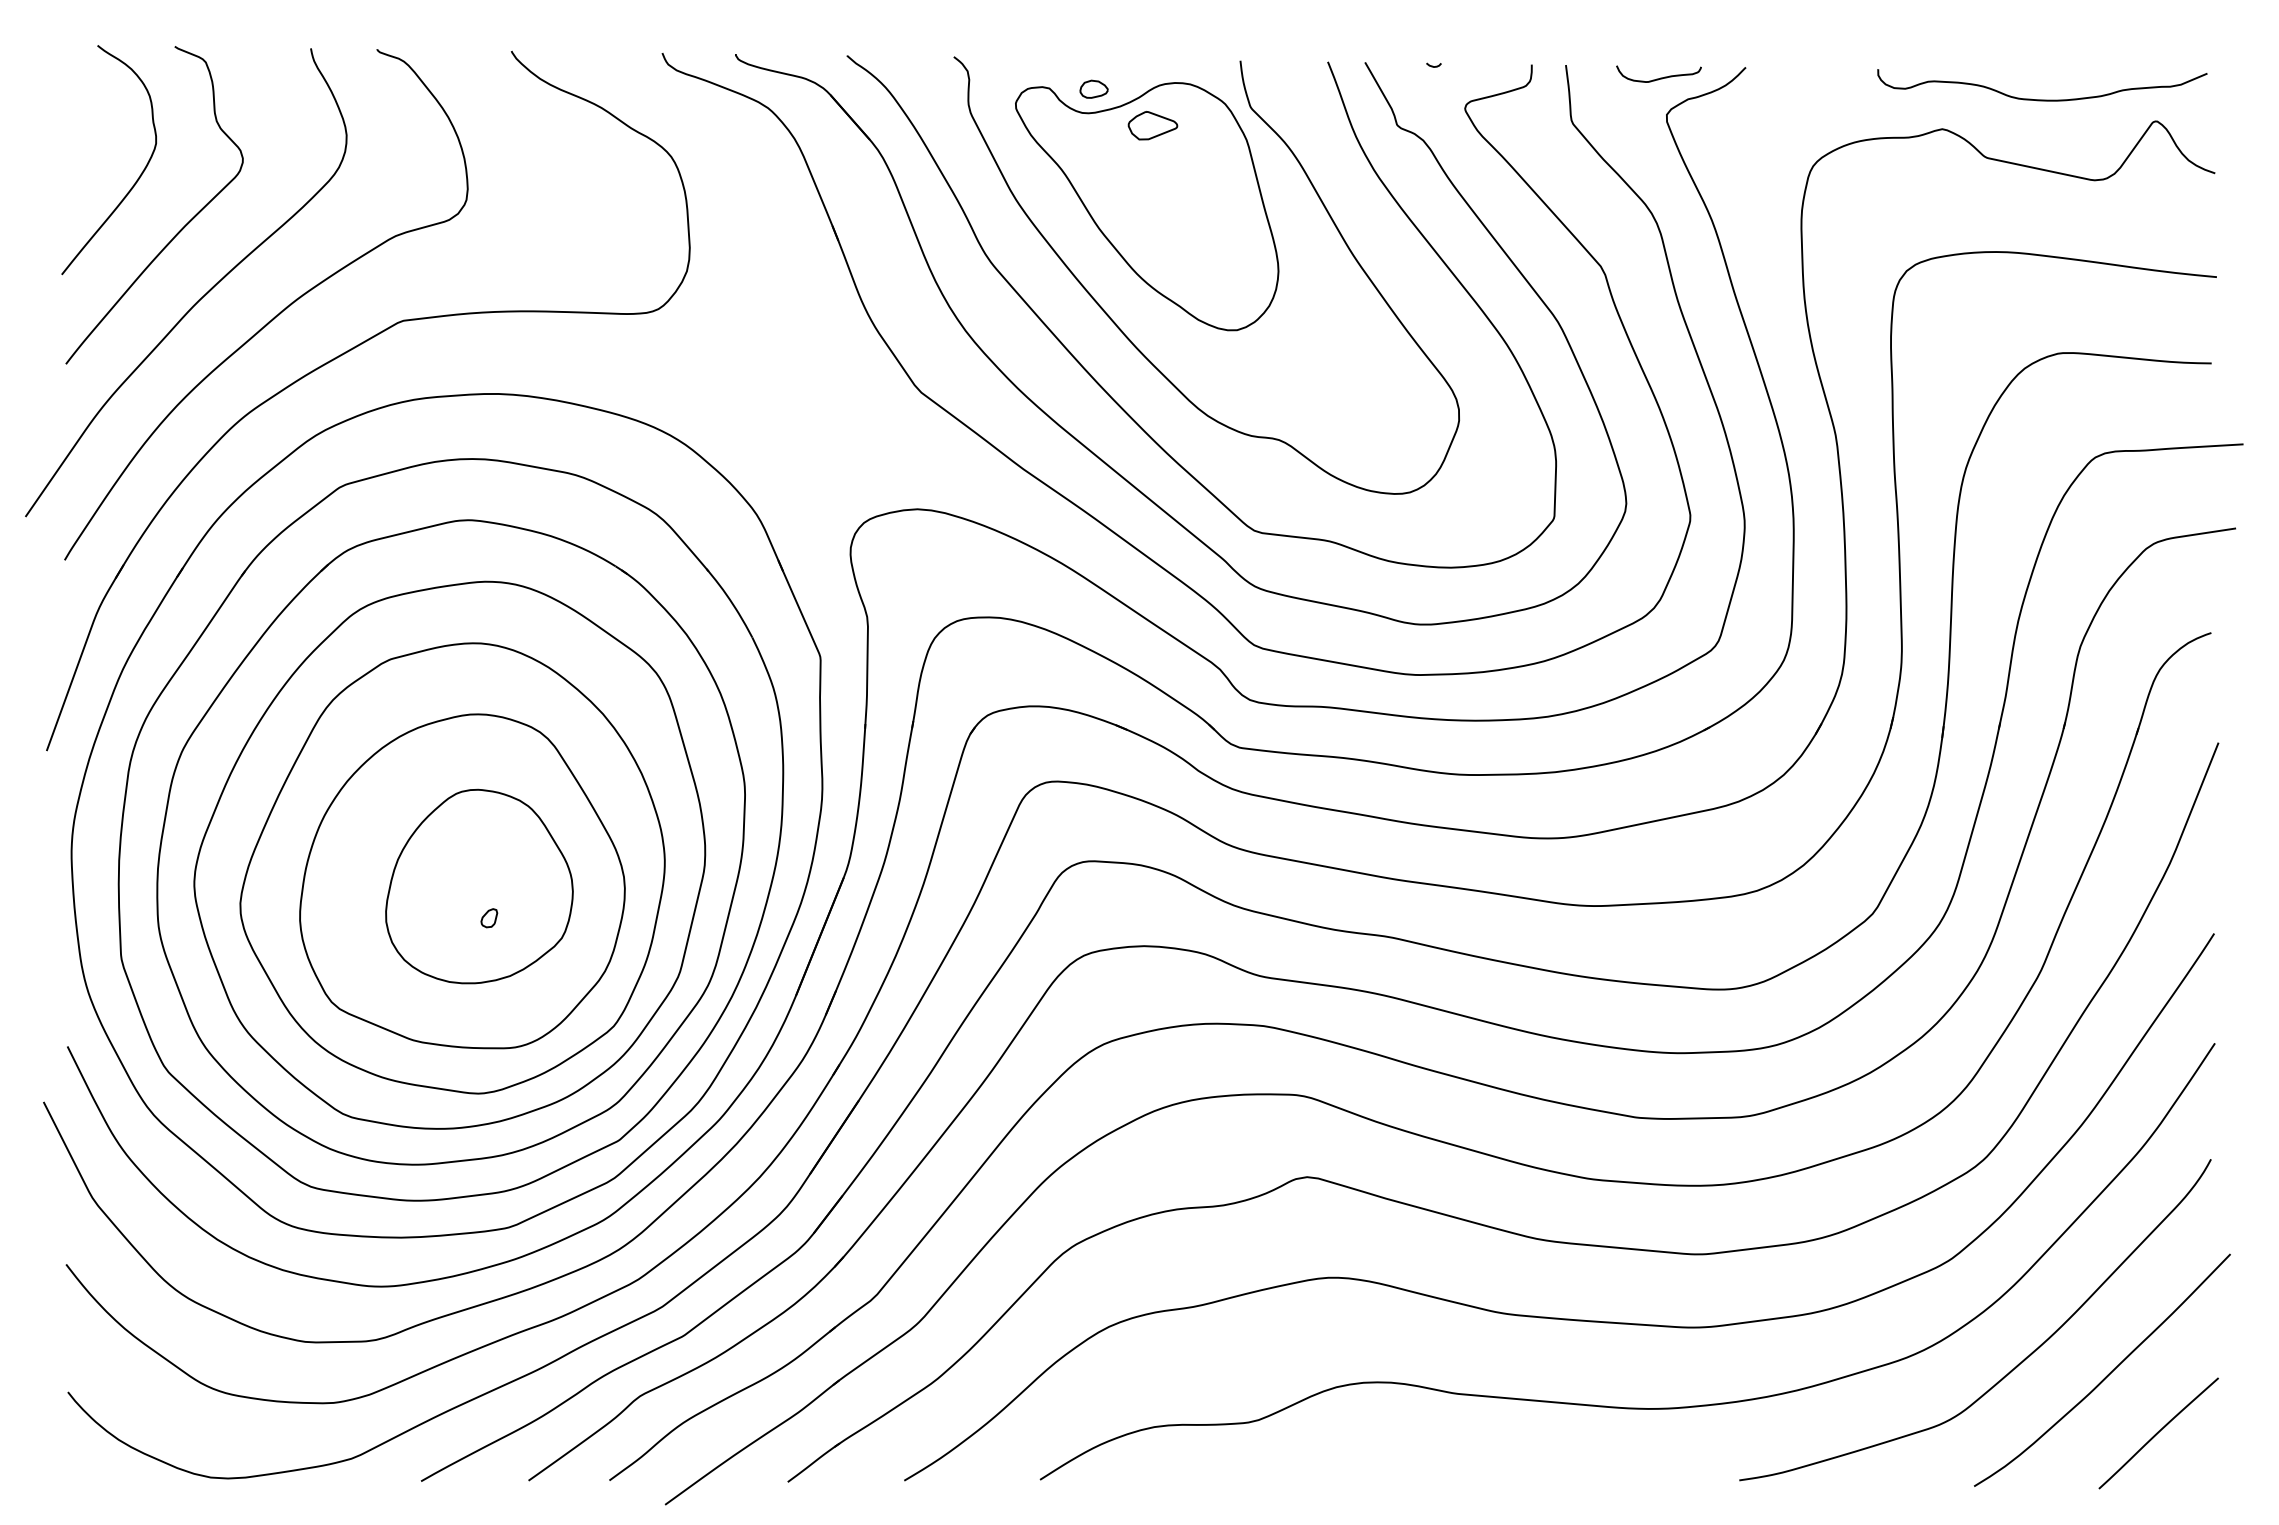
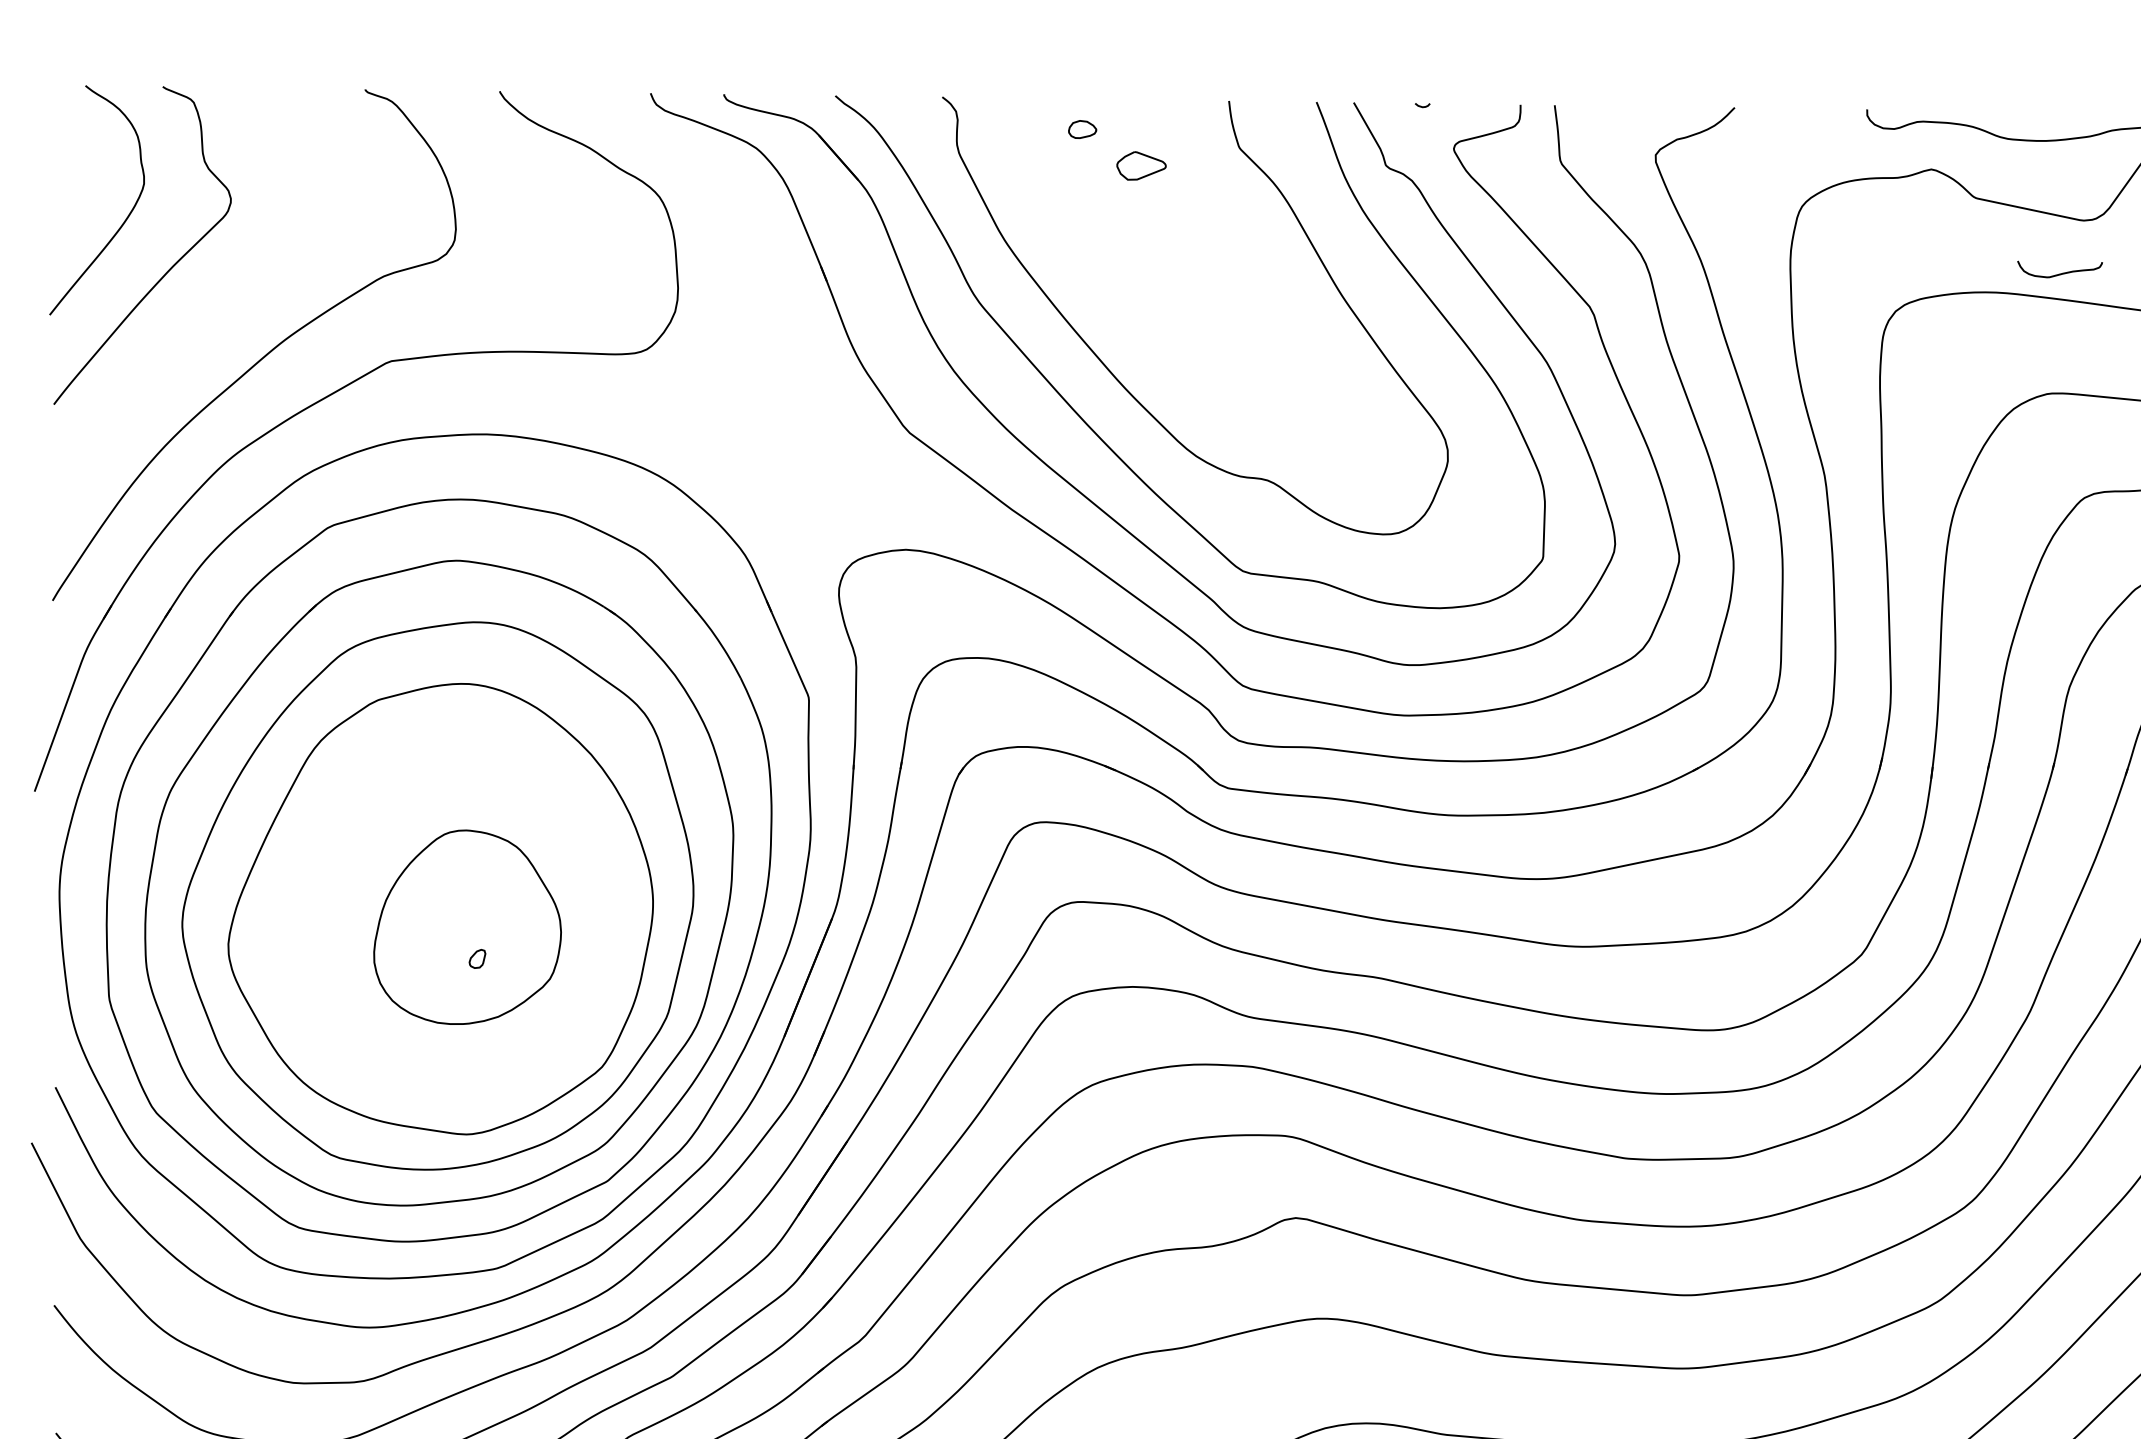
curve: (1660, 77) -> (2061, 272), moved
part: (1147, 206) -> (1136, 246), removed
curve: (198, 299) -> (186, 339), removed
part: (462, 881) -> (450, 922), removed

